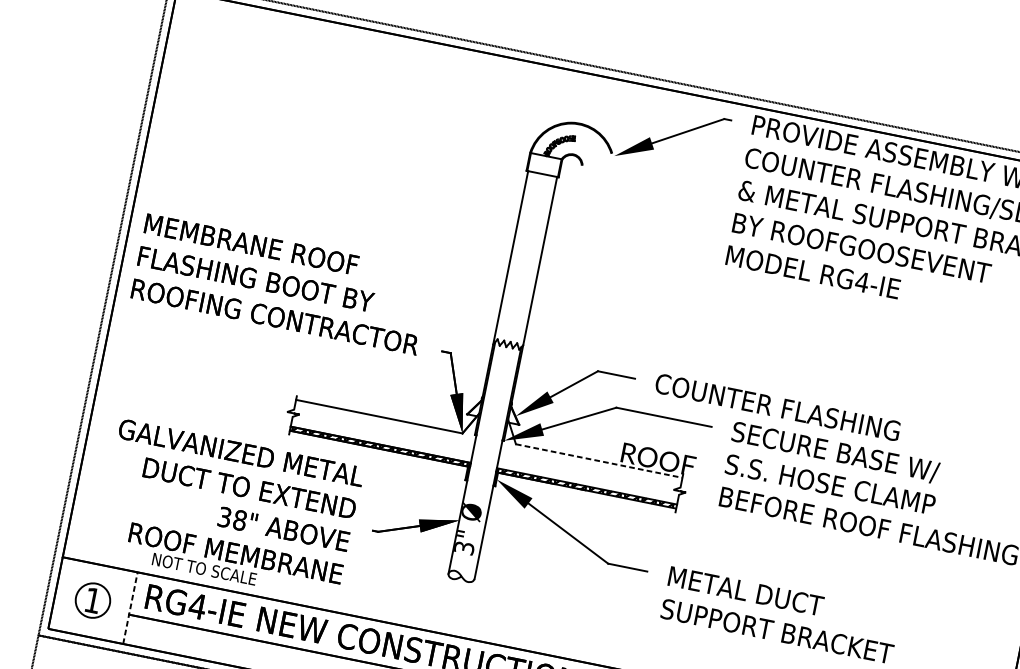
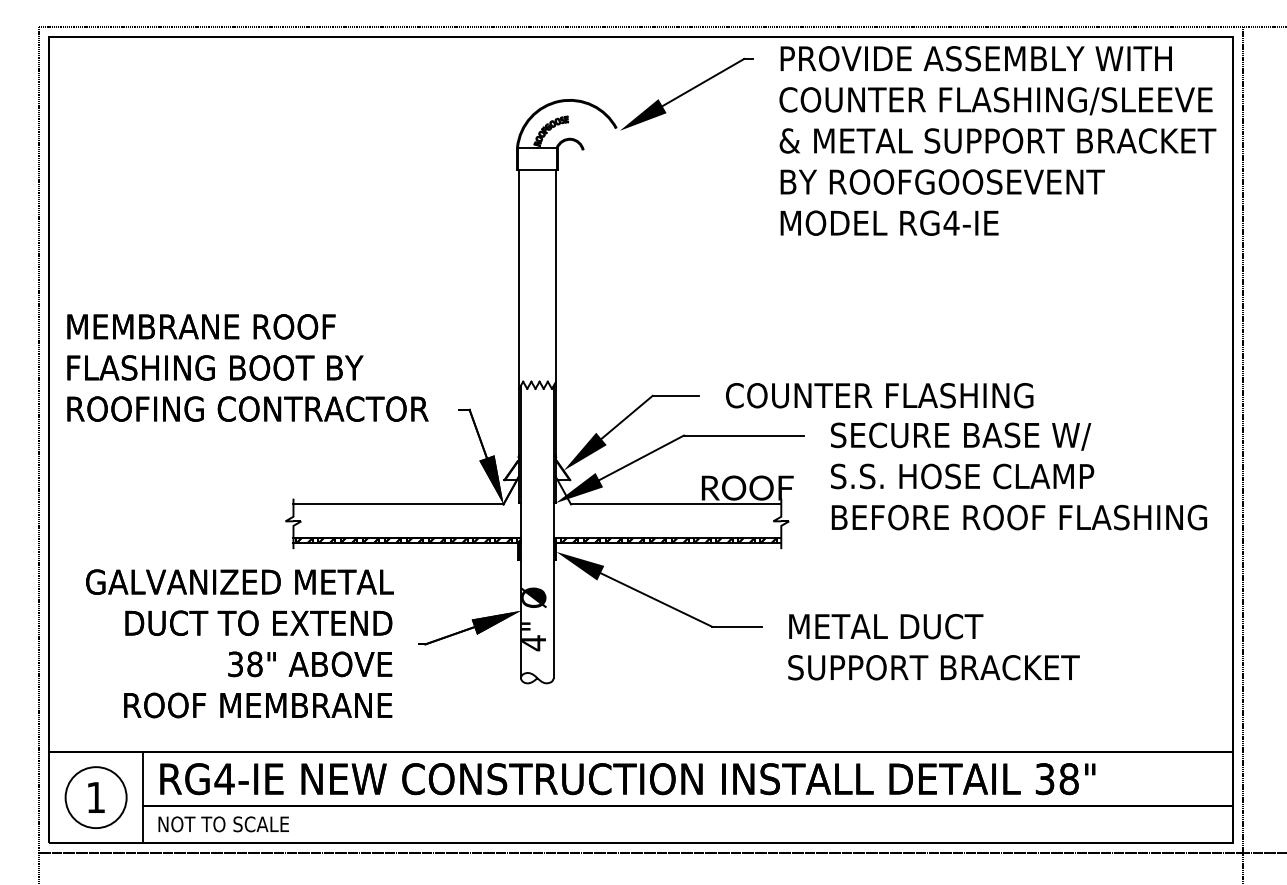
line: (599, 461) -> (676, 504), dashed -> solid
text: (464, 548) -> (534, 643), 3" -> 4"
text: (204, 569) -> (223, 824), moved
circle: (92, 600) -> (95, 797), size x1.43
line: (130, 608) -> (143, 797), dashed -> solid

